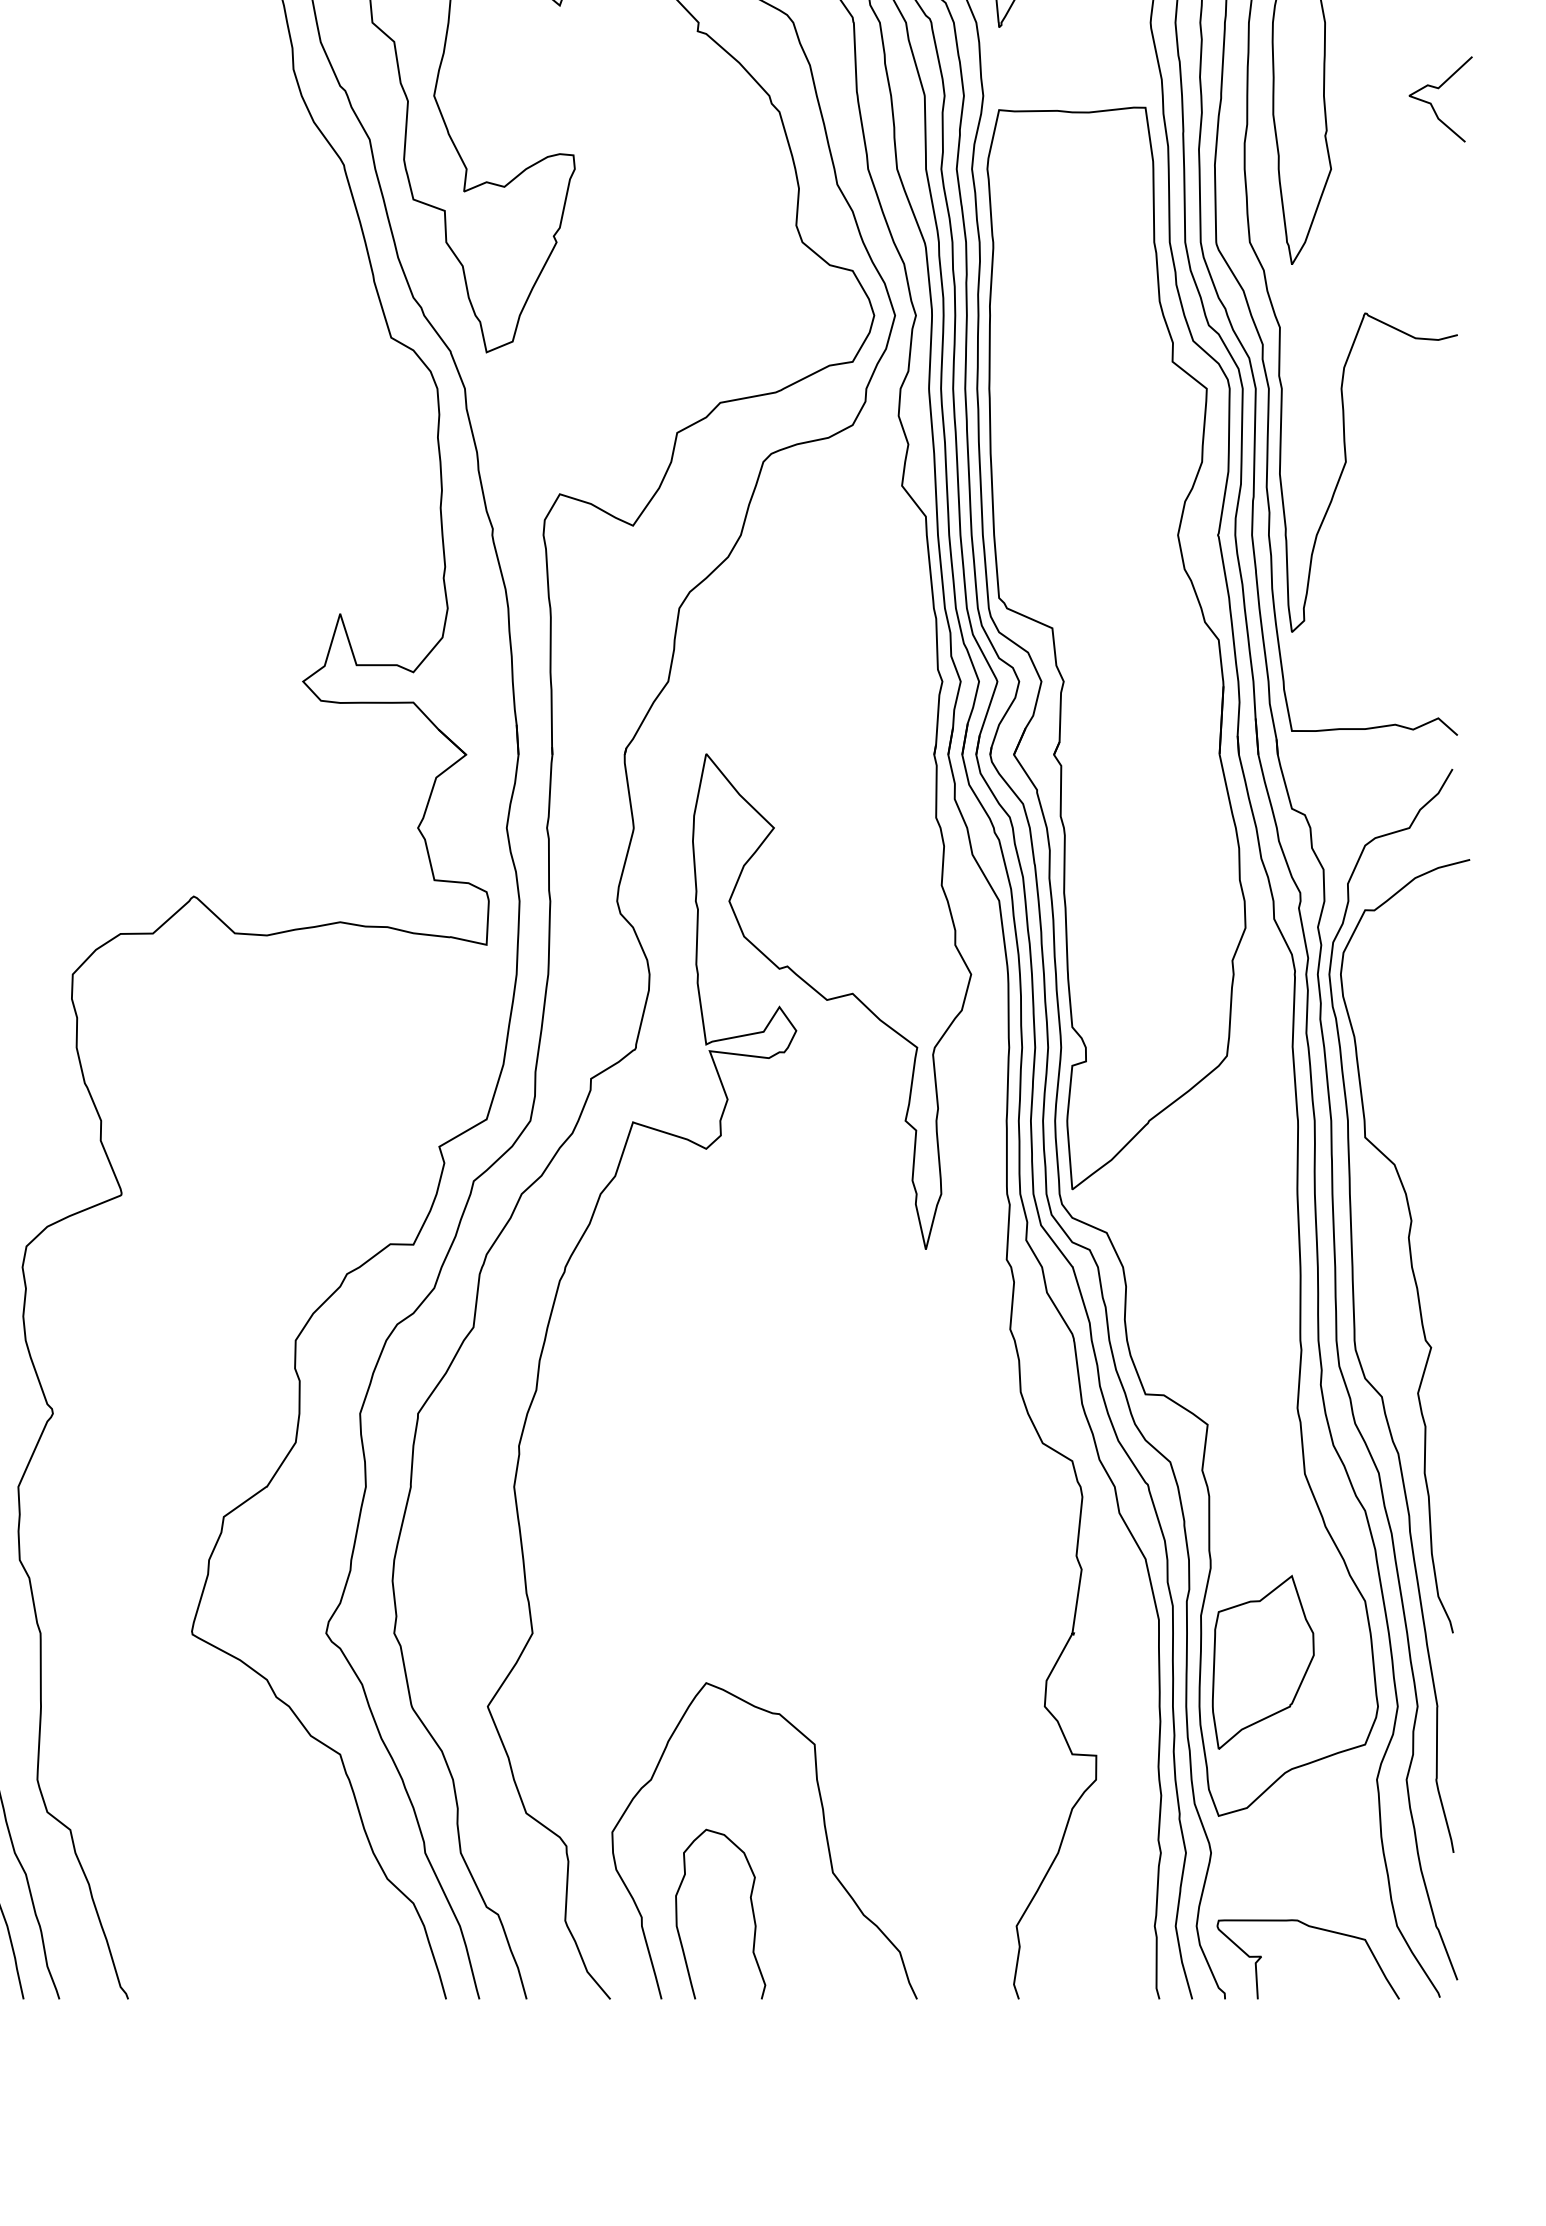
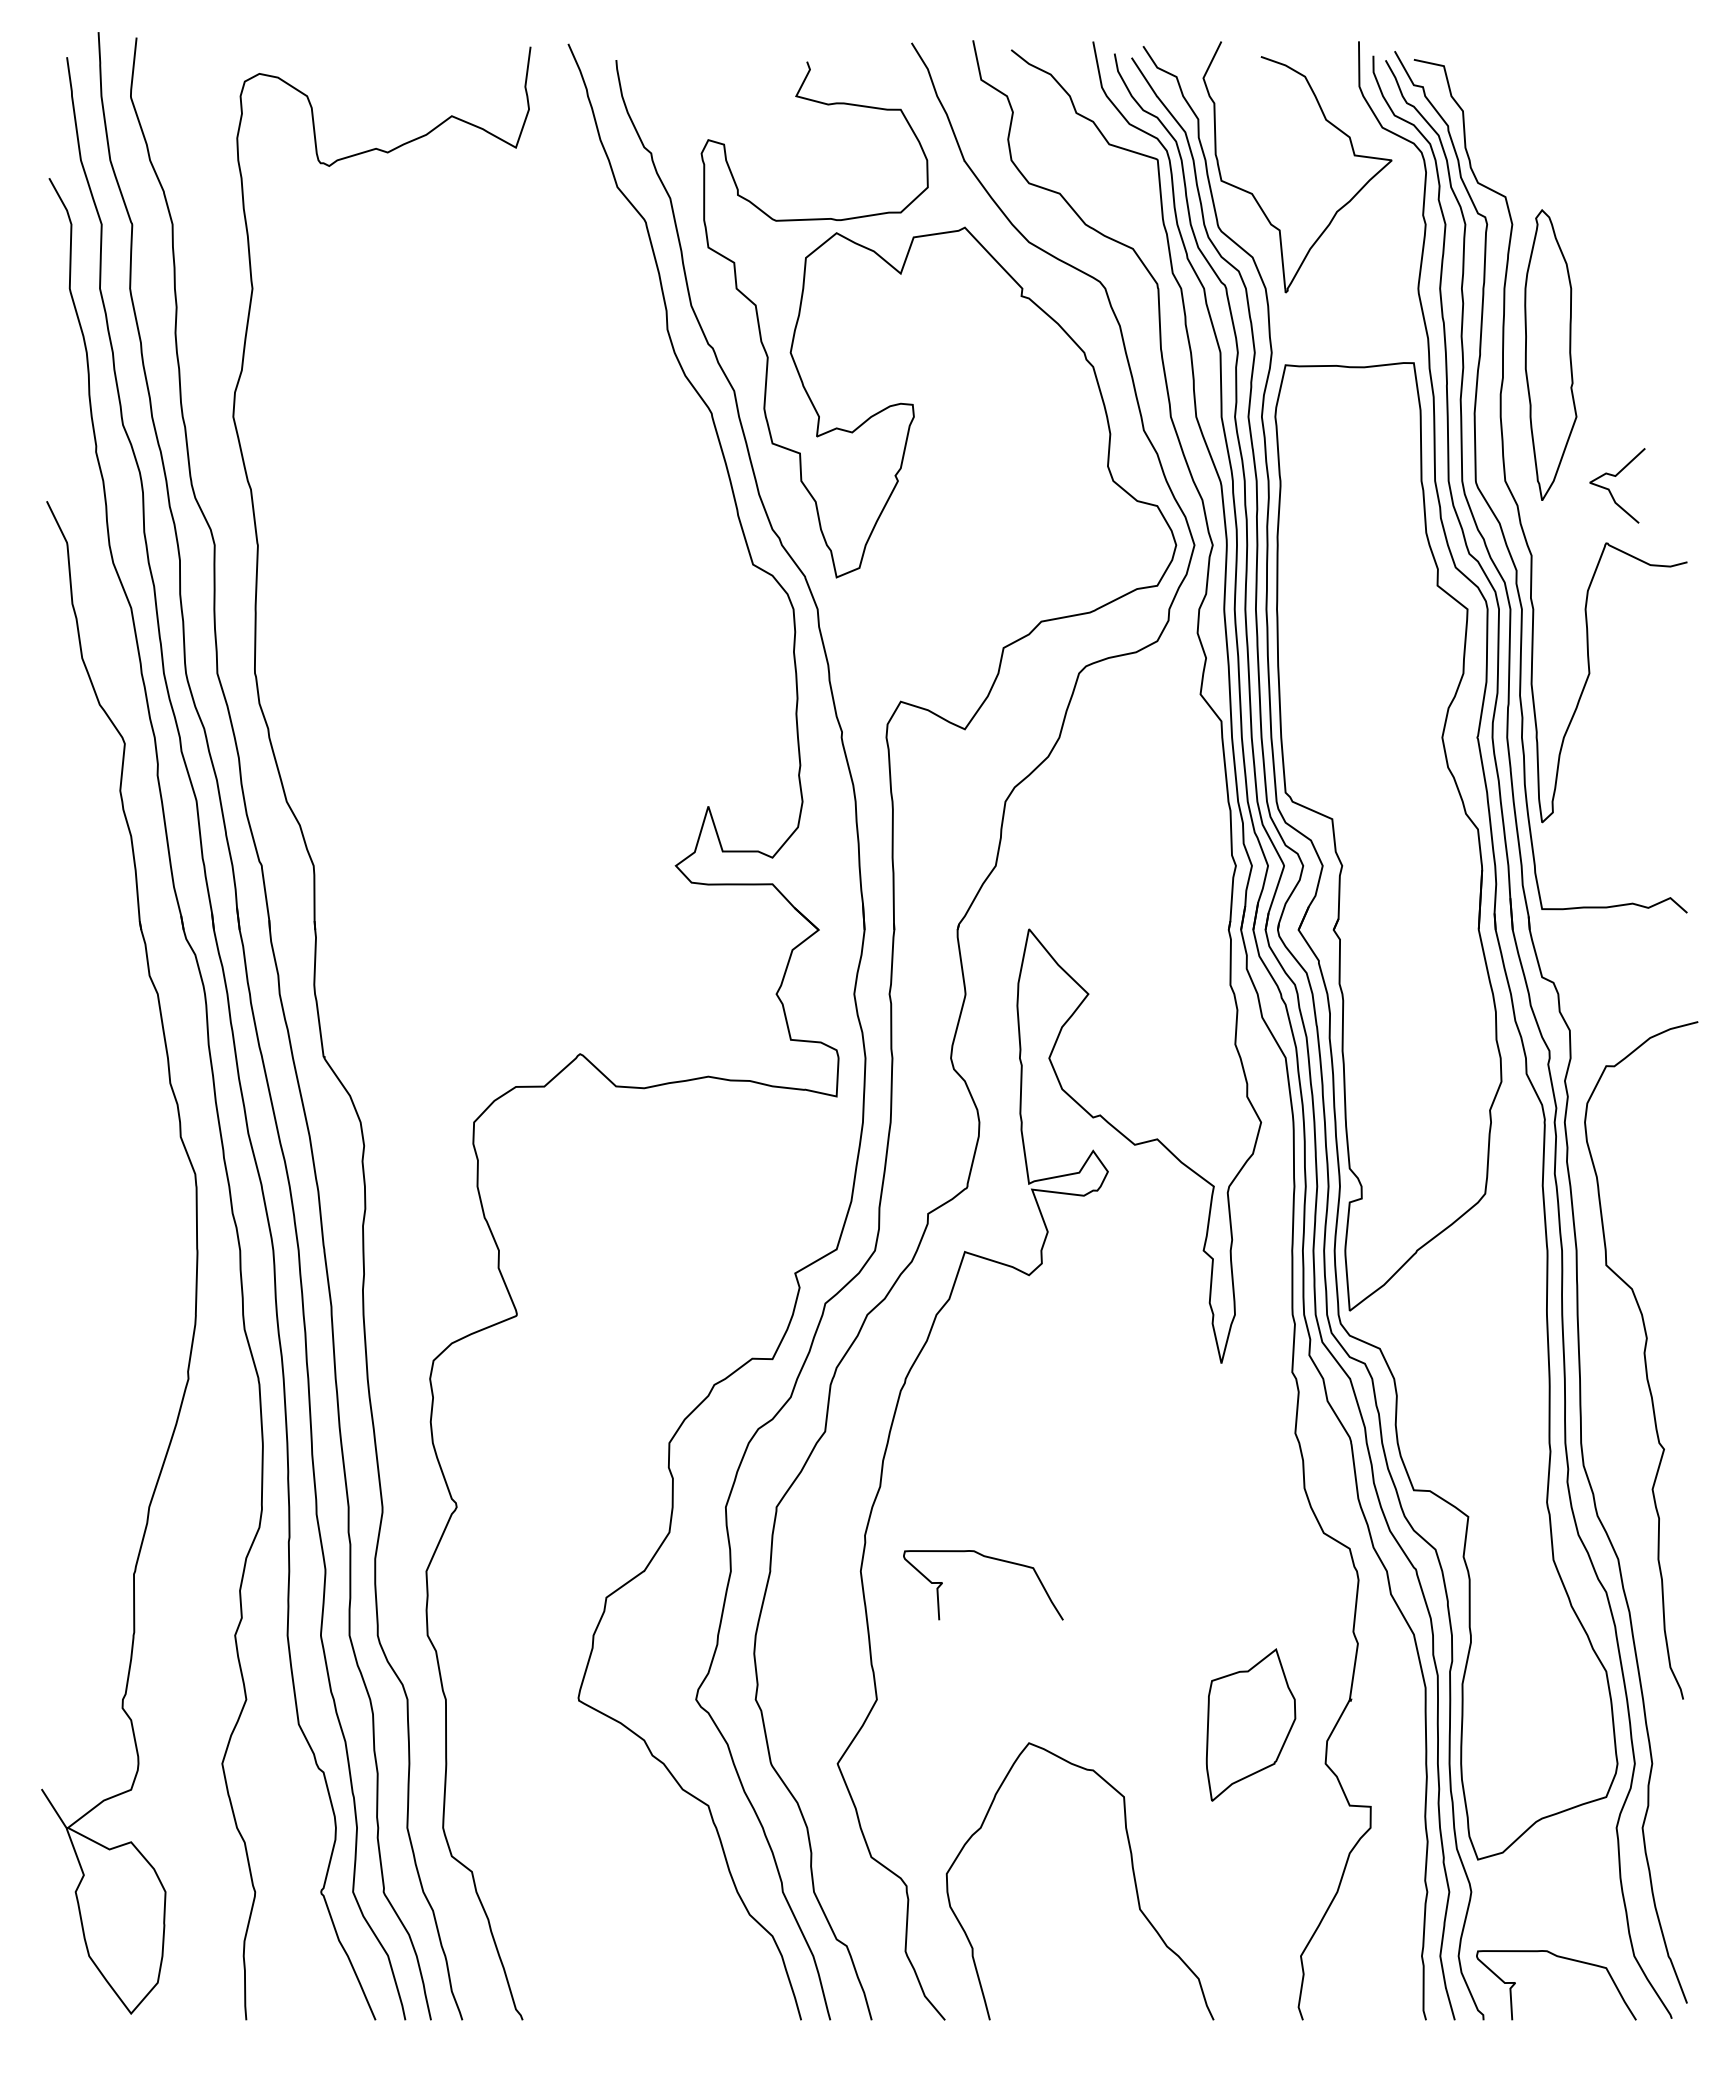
curve: (1431, 102) -> (1609, 488), moved
curve: (1355, 1310) -> (1597, 1416), removed
curve: (659, 1472) -> (988, 1558), added
part: (1262, 1661) -> (1250, 1724), moved
curve: (751, 1908) -> (1068, 1940), removed

